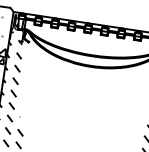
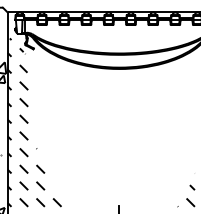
fill: (17, 28) -> (16, 33), removed

